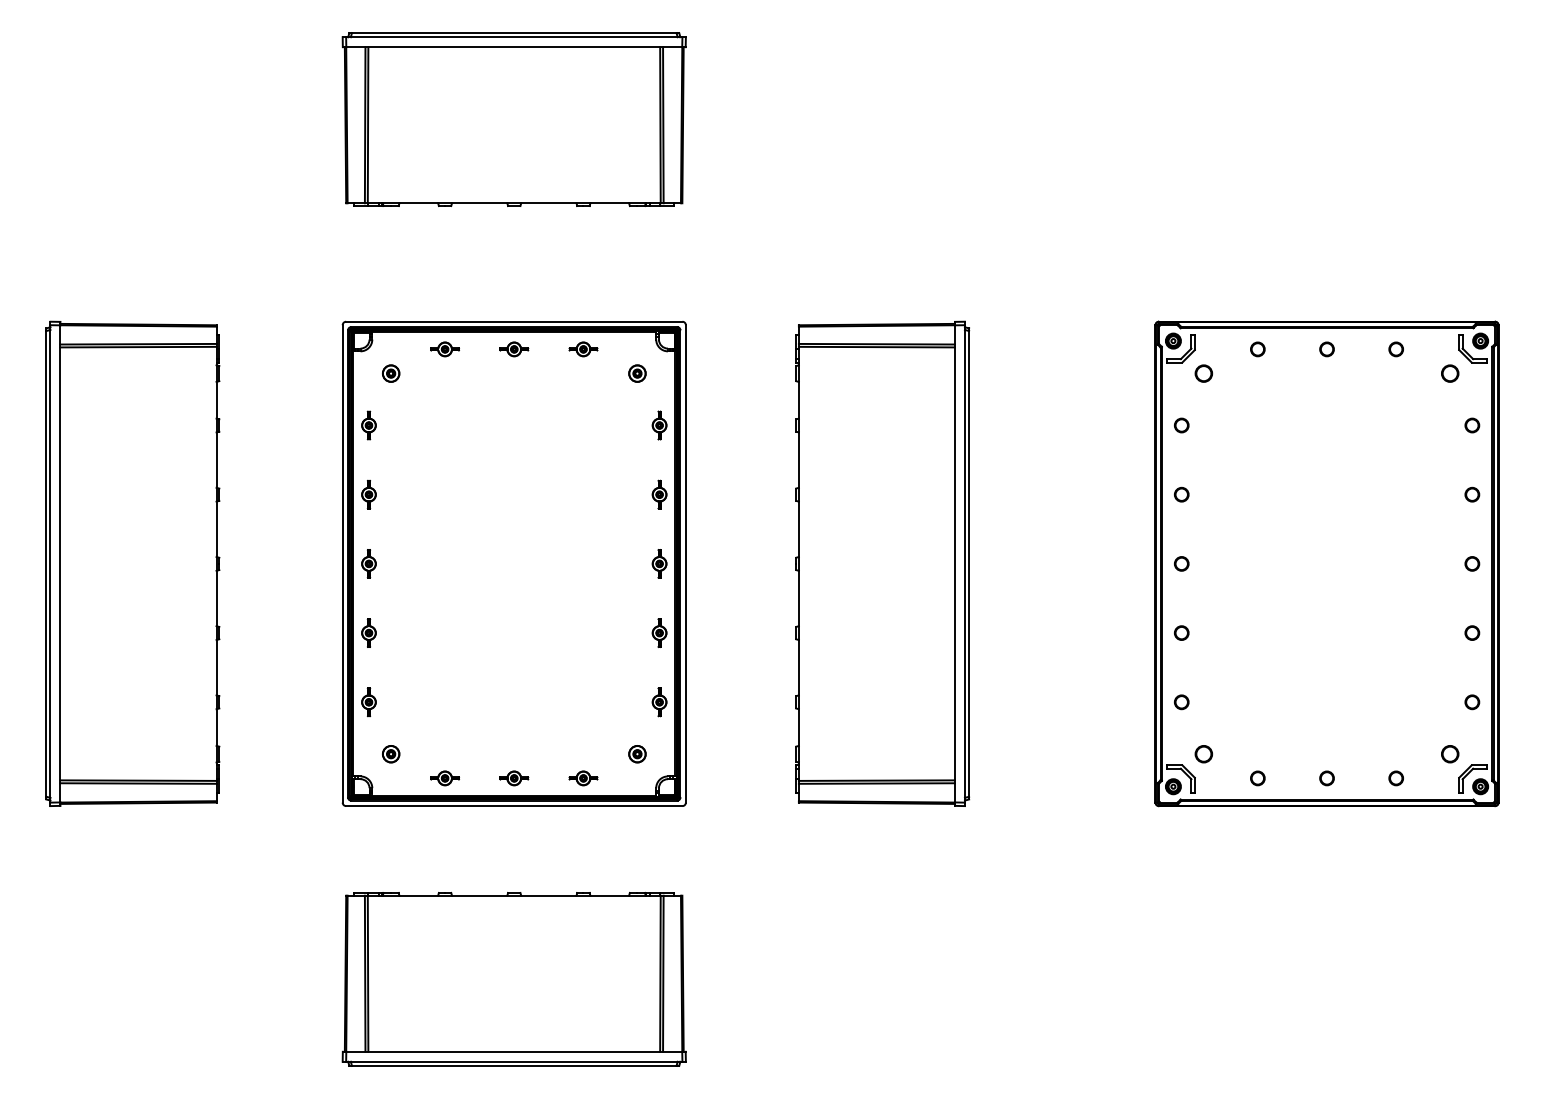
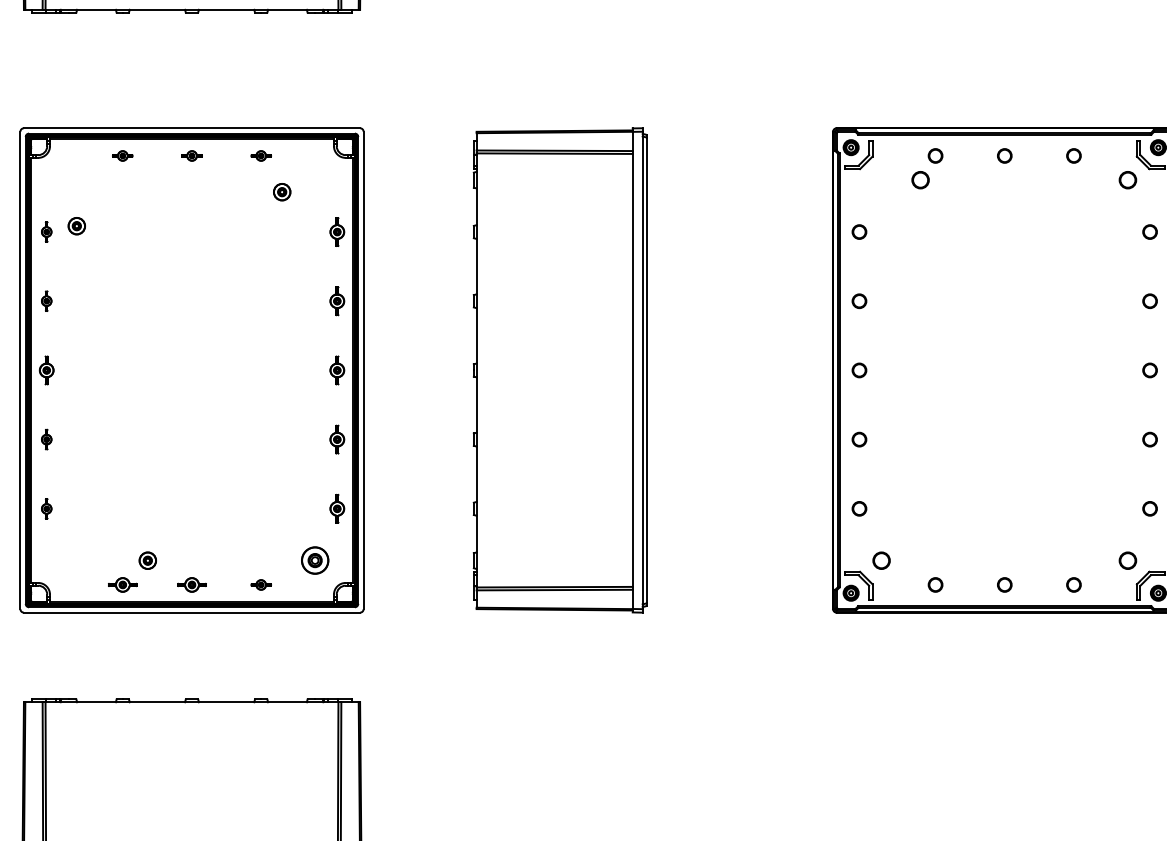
part: (444, 349) -> (122, 156), size x0.7
part: (514, 349) -> (192, 156), size x0.7
part: (583, 349) -> (261, 156), size x0.7
part: (391, 373) -> (77, 226), moved
part: (637, 373) -> (282, 192), moved
part: (1203, 373) -> (920, 180), moved
part: (368, 425) -> (46, 232), size x0.7
part: (368, 494) -> (46, 301), size x0.7
part: (368, 632) -> (46, 439), size x0.7
part: (368, 702) -> (46, 509), size x0.7
part: (391, 754) -> (148, 561), moved
part: (637, 754) -> (315, 561), size x1.6
part: (583, 778) -> (261, 585), size x0.7

